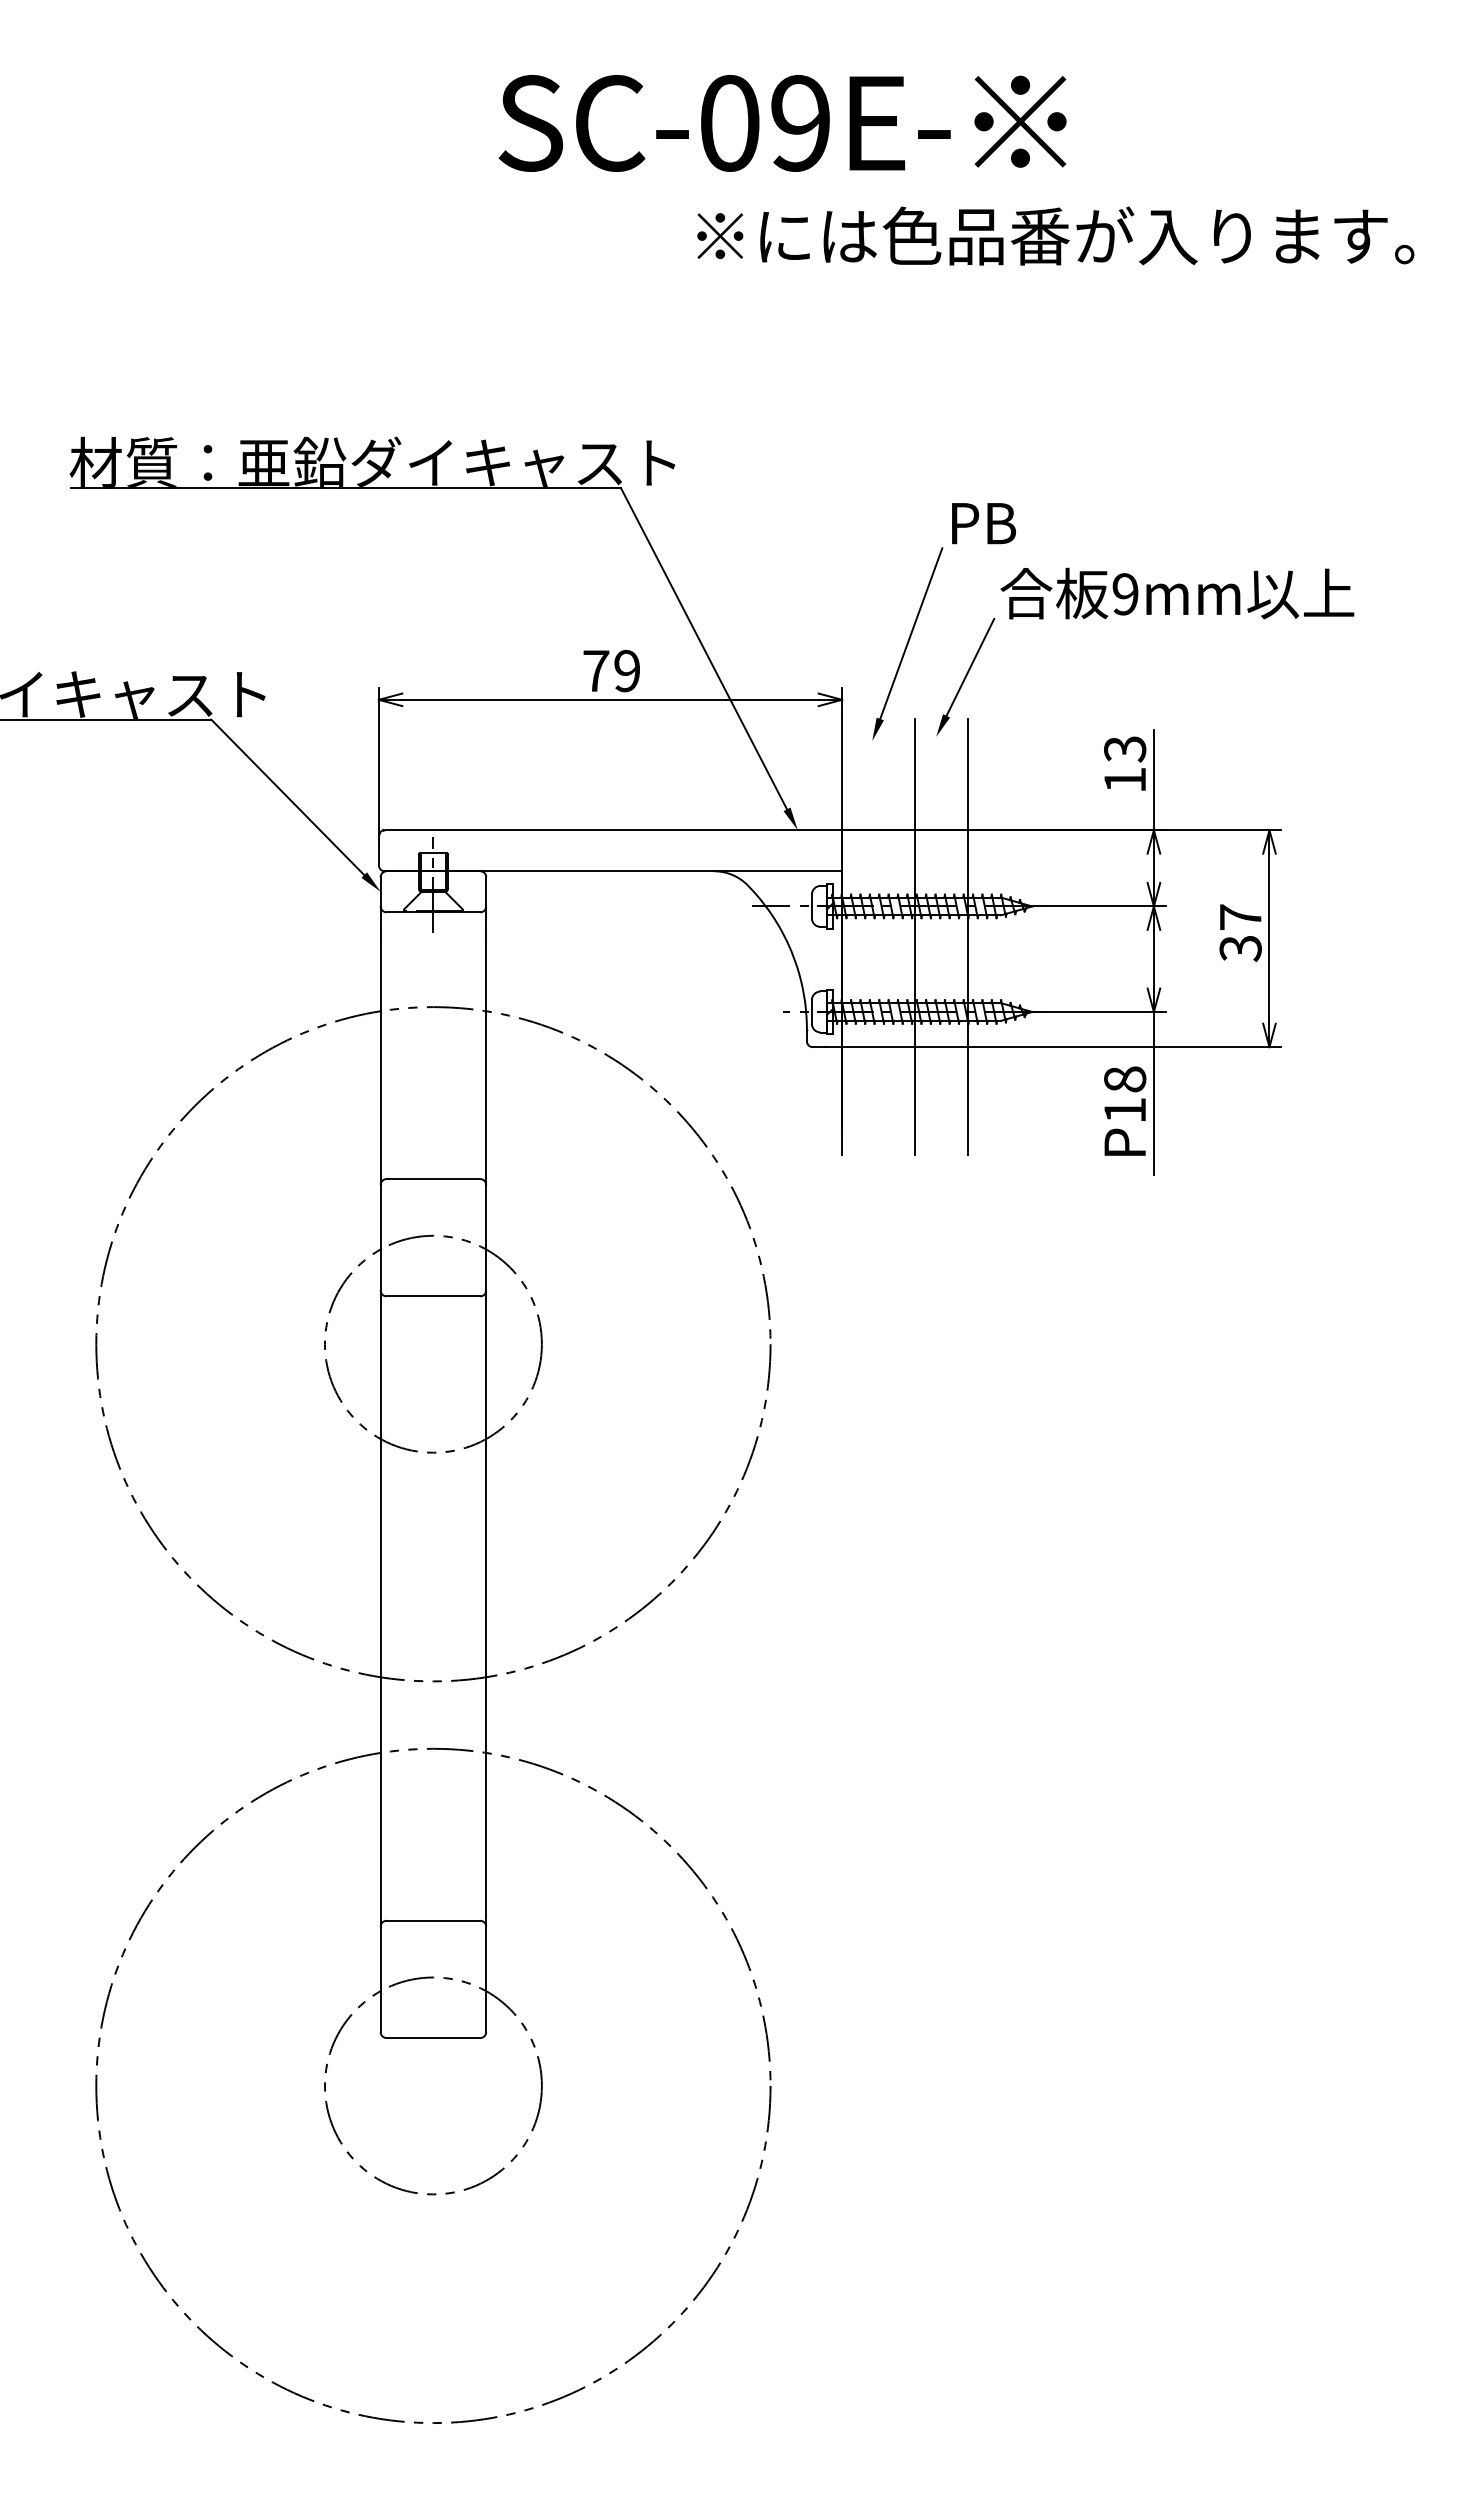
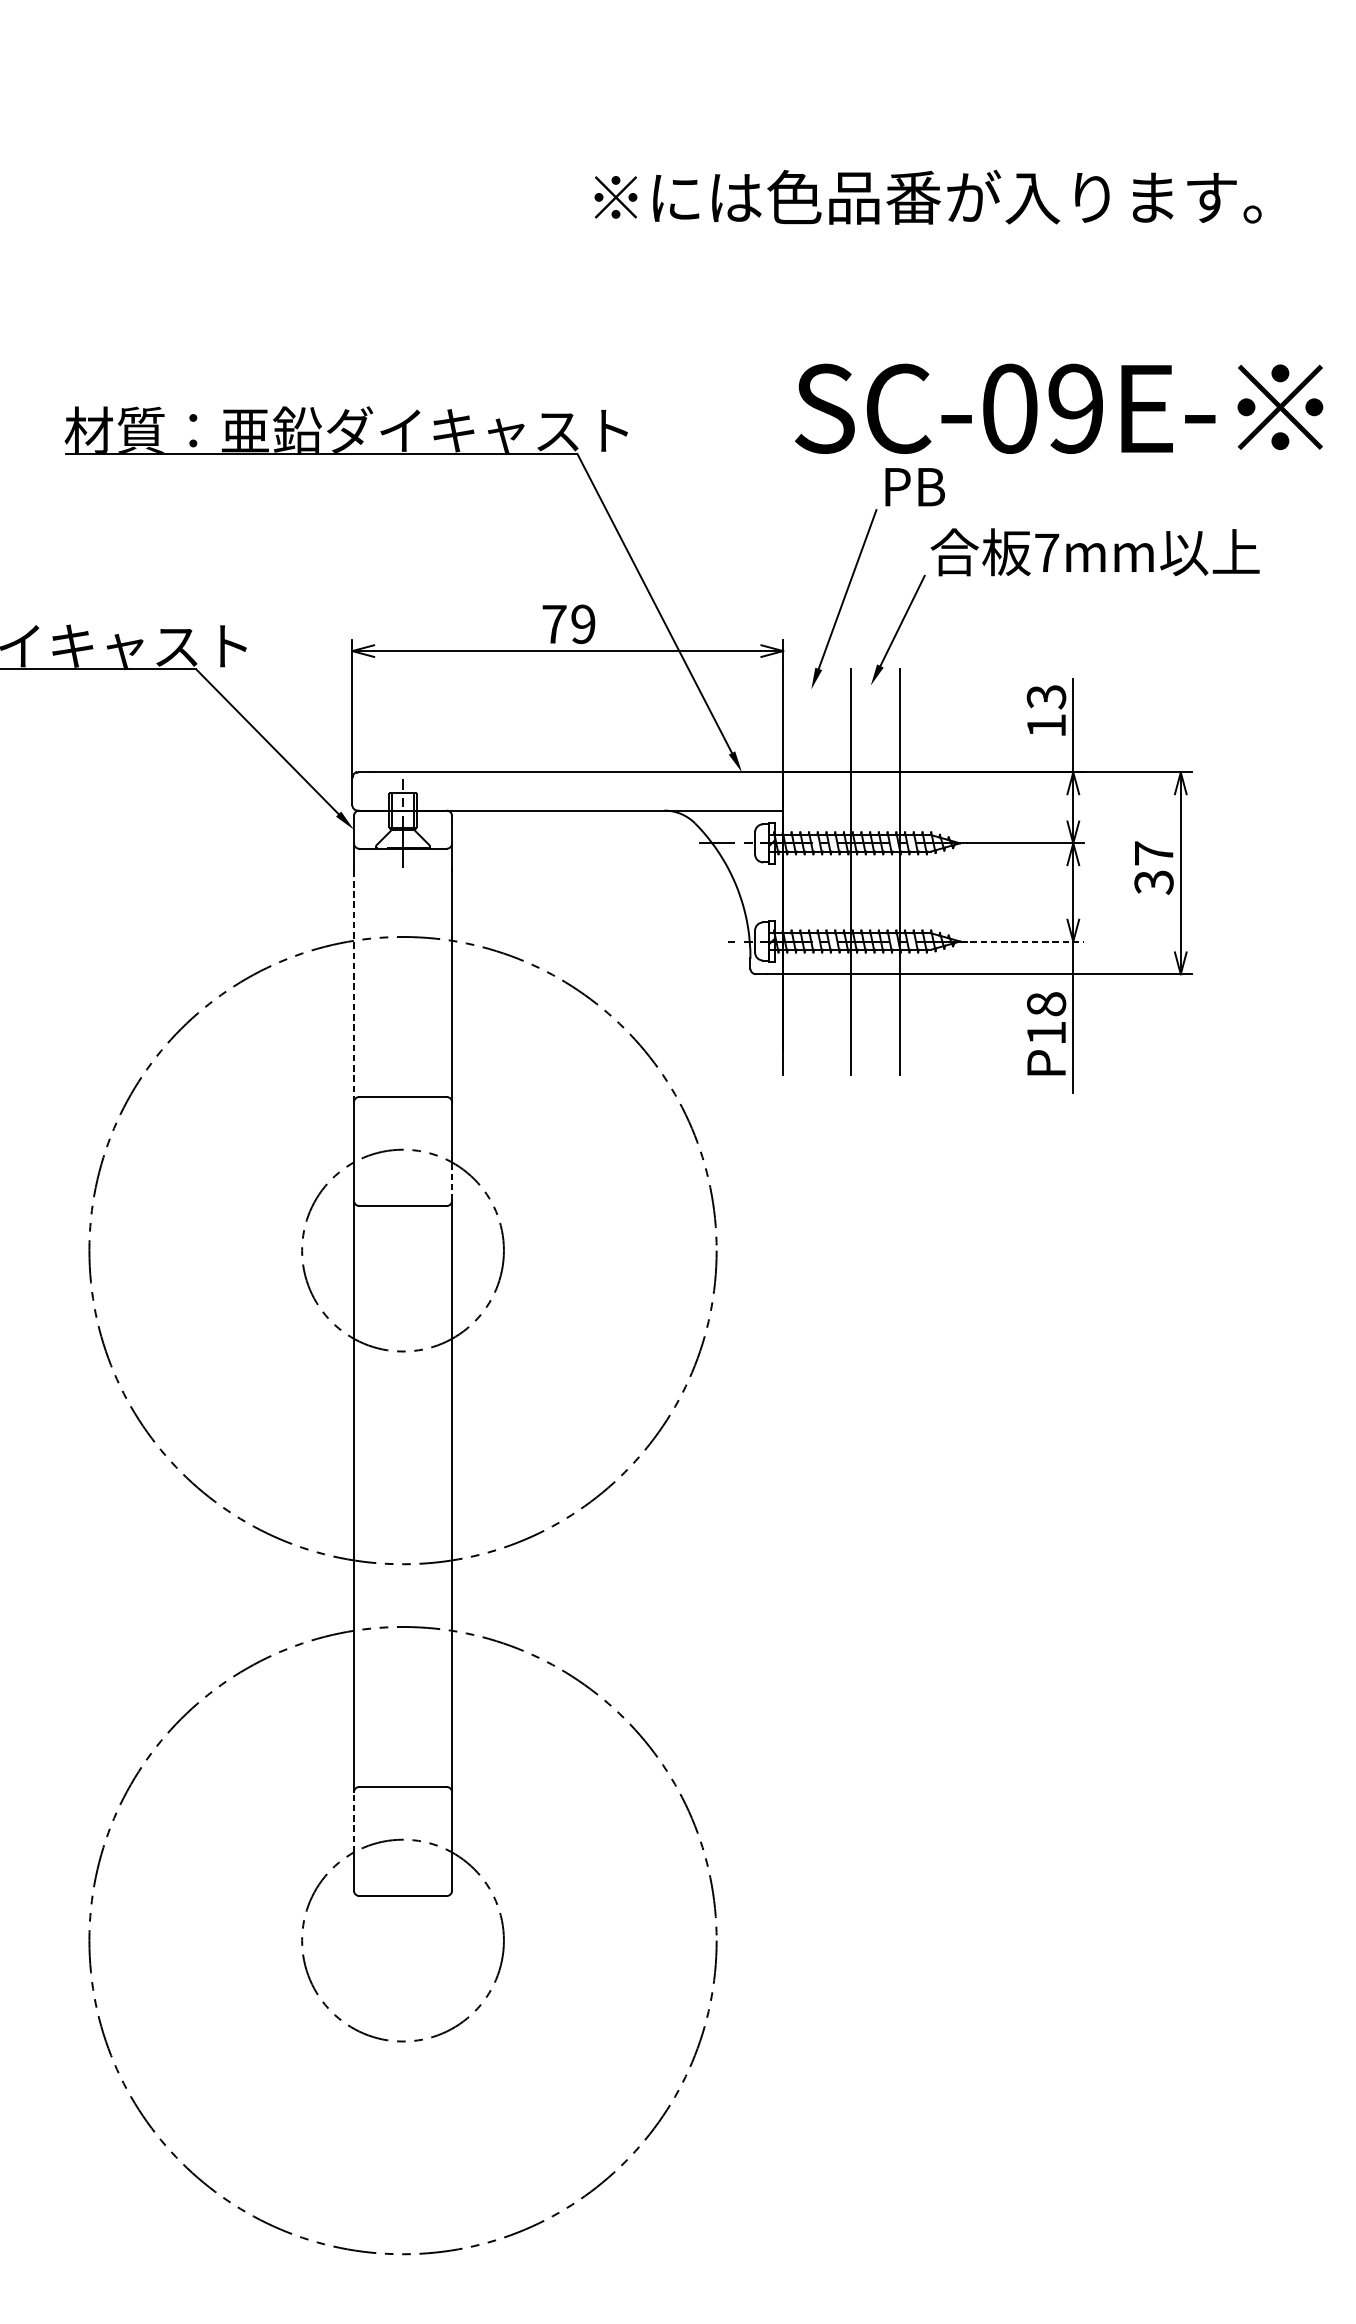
text: (782, 123) -> (1058, 408), moved
text: (1055, 235) -> (927, 196), moved
text: (1125, 594) -> (1046, 553), 9mm -> 7mm
line: (1098, 1011) -> (1021, 941), solid -> dashed
line: (380, 1060) -> (353, 986), solid -> dashed
line: (486, 1269) -> (452, 1181), solid -> dashed
line: (380, 1958) -> (353, 1822), solid -> dashed

